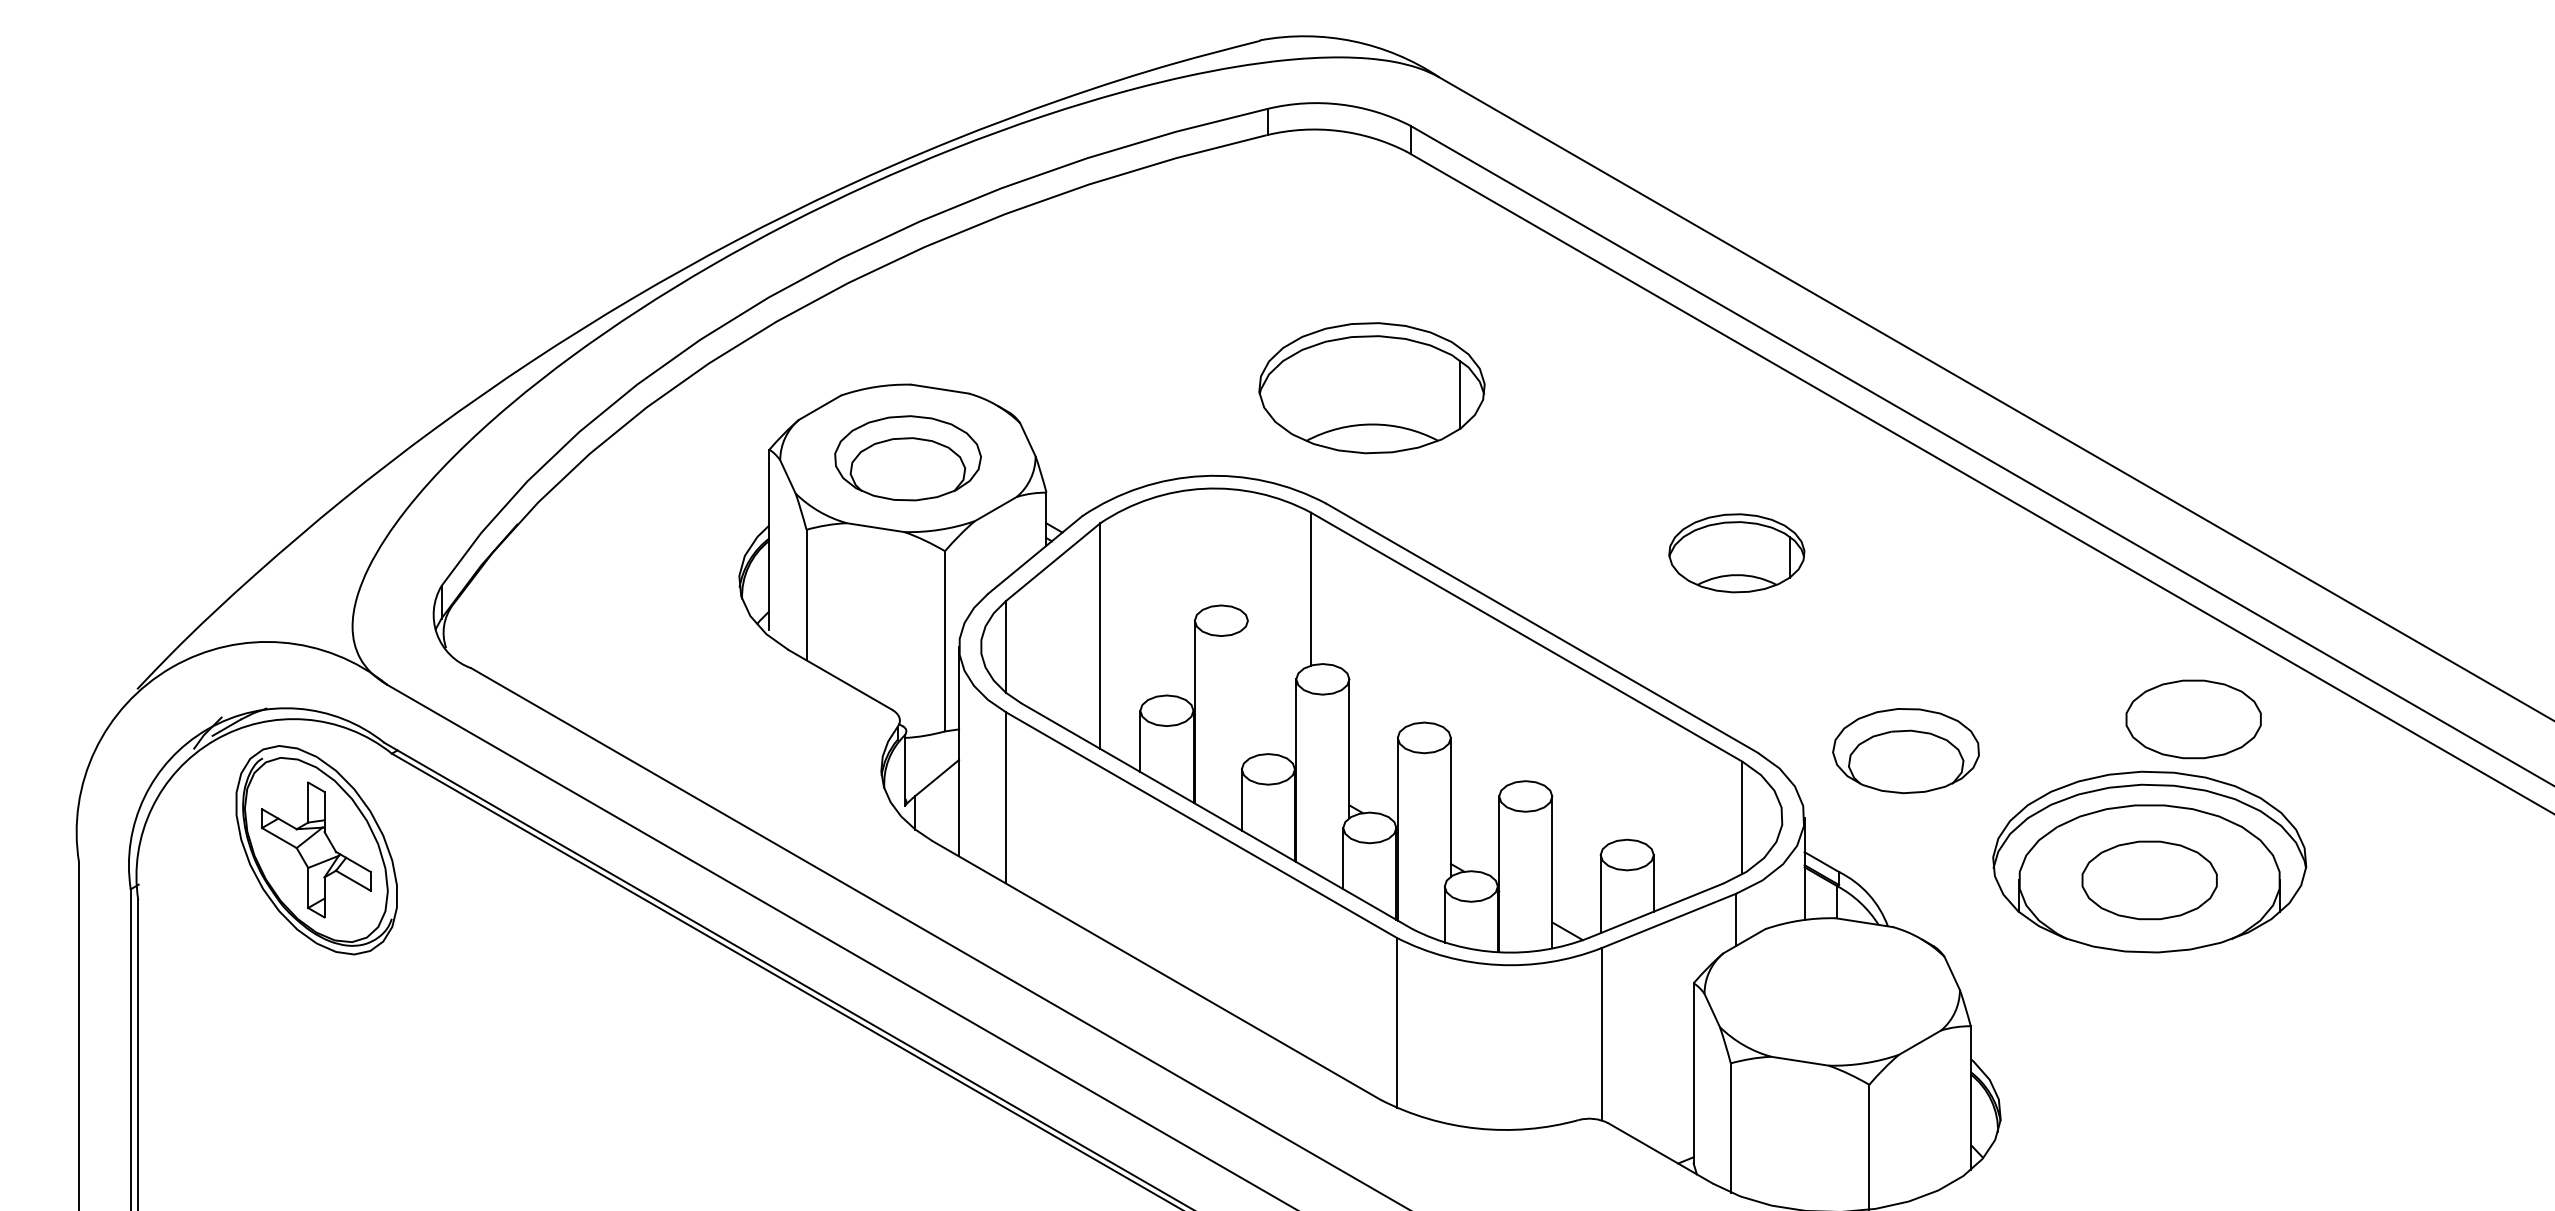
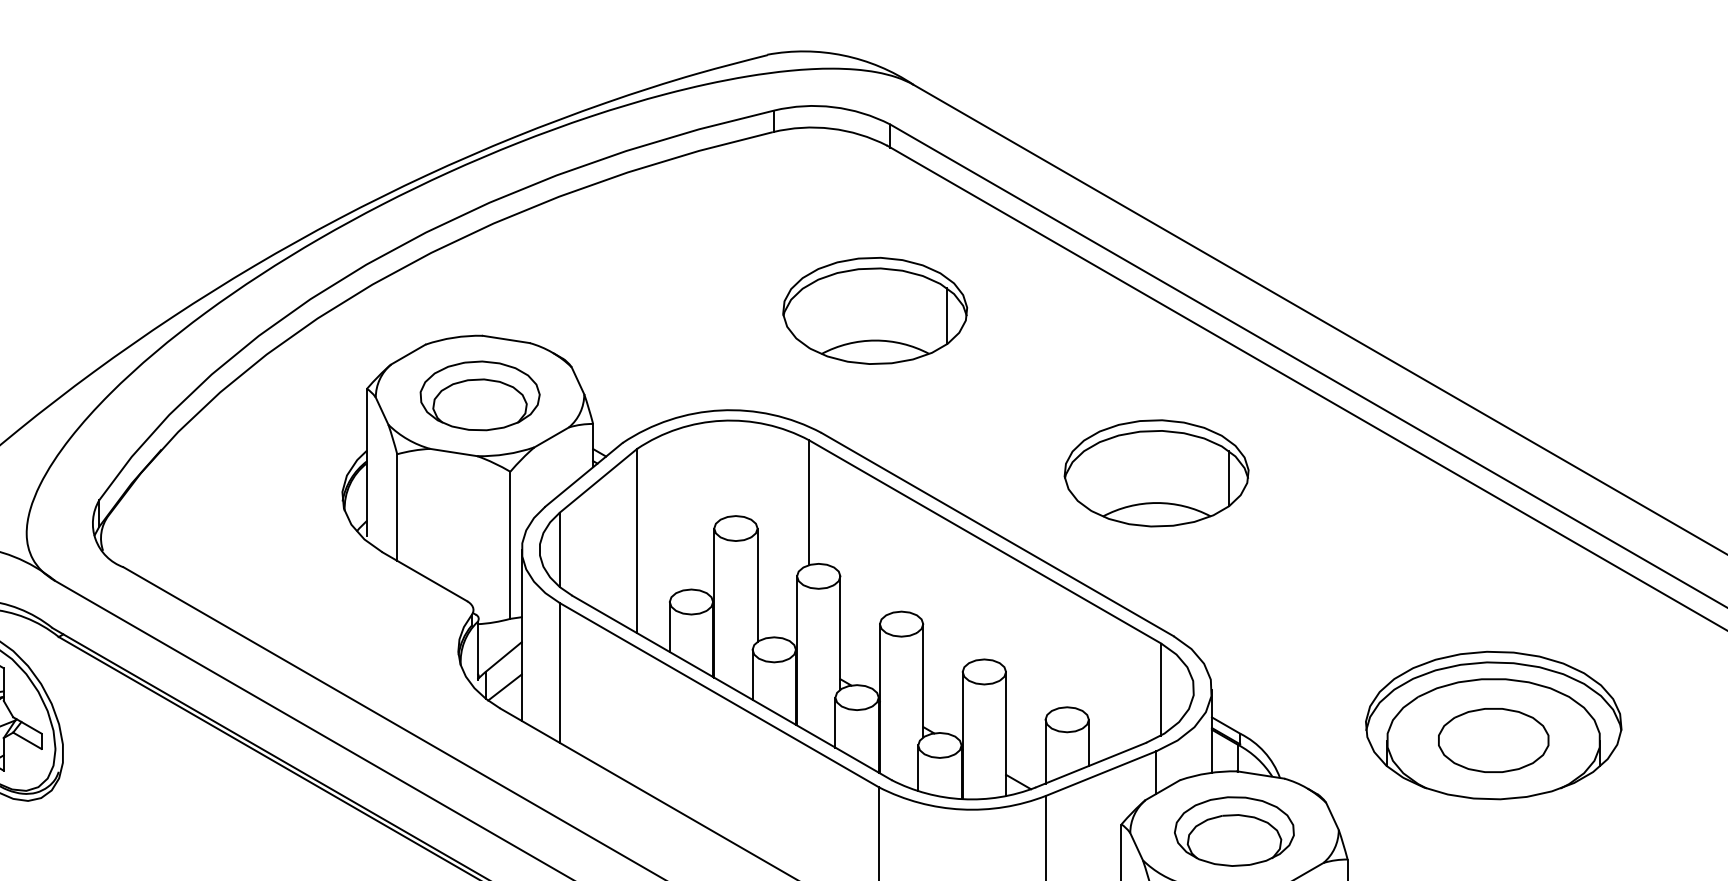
part: (1371, 388) -> (874, 311), moved
part: (1736, 553) -> (1156, 473), size x1.67
line: (1247, 689) -> (757, 584), added
part: (2193, 719) -> (1529, 609), removed
part: (1905, 751) -> (1233, 831), moved
line: (938, 815) -> (504, 687), added

